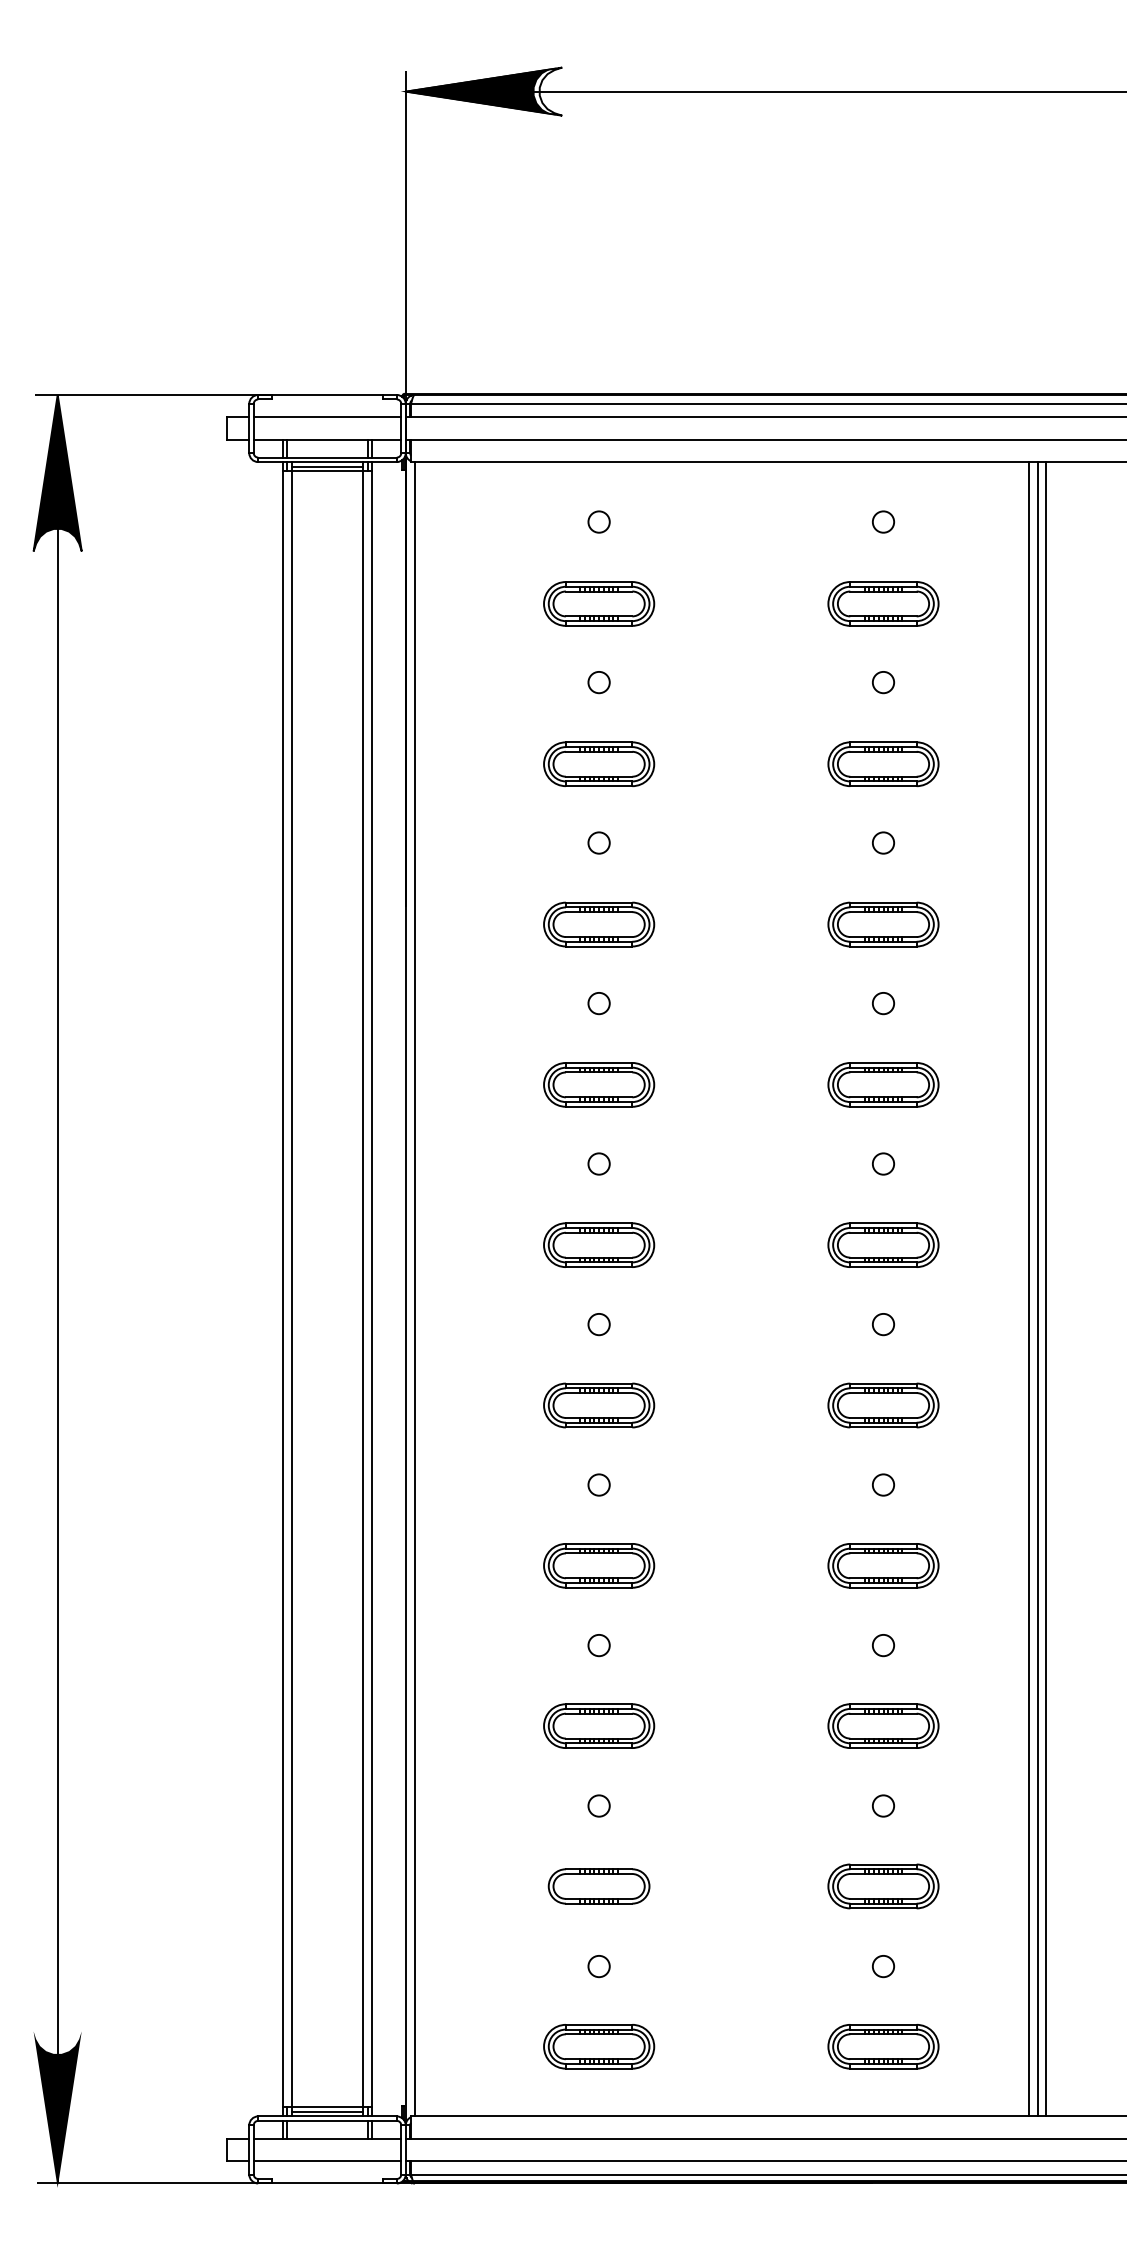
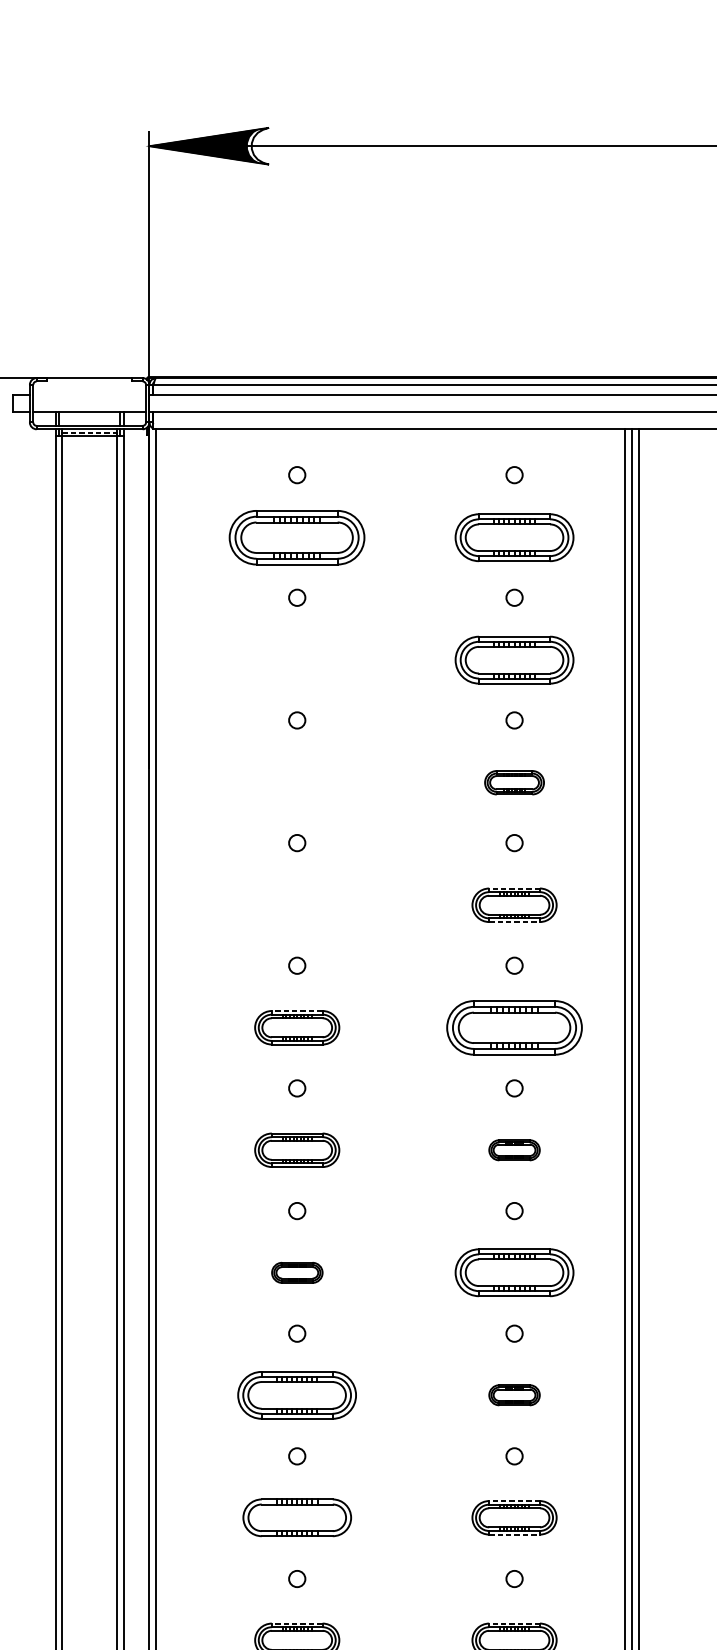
line: (327, 417) -> (89, 395), removed
line: (327, 466) -> (89, 432), solid -> dashed
part: (599, 603) -> (297, 537), size x1.6
part: (883, 603) -> (514, 537), size x1.4
part: (599, 763) -> (297, 659), removed
part: (883, 764) -> (514, 660), size x1.4
part: (599, 924) -> (297, 782), removed
part: (883, 924) -> (514, 782), size x0.7
line: (883, 1062) -> (514, 888), solid -> dashed
part: (599, 1084) -> (297, 904), removed
line: (883, 1106) -> (514, 921), solid -> dashed
line: (598, 1223) -> (296, 1011), solid -> dashed
part: (883, 1244) -> (514, 1027), size x1.6
part: (883, 1405) -> (514, 1150), size x0.6
part: (599, 1565) -> (297, 1272), size x0.6
part: (883, 1565) -> (514, 1272), size x1.4
part: (599, 1725) -> (297, 1394), size x1.4
part: (883, 1725) -> (514, 1394), size x0.6
line: (883, 1864) -> (514, 1501), solid -> dashed
part: (598, 1886) -> (296, 1517), size x1.4
line: (883, 1908) -> (514, 1534), solid -> dashed
line: (598, 2024) -> (296, 1623), solid -> dashed
line: (883, 2024) -> (514, 1623), solid -> dashed

